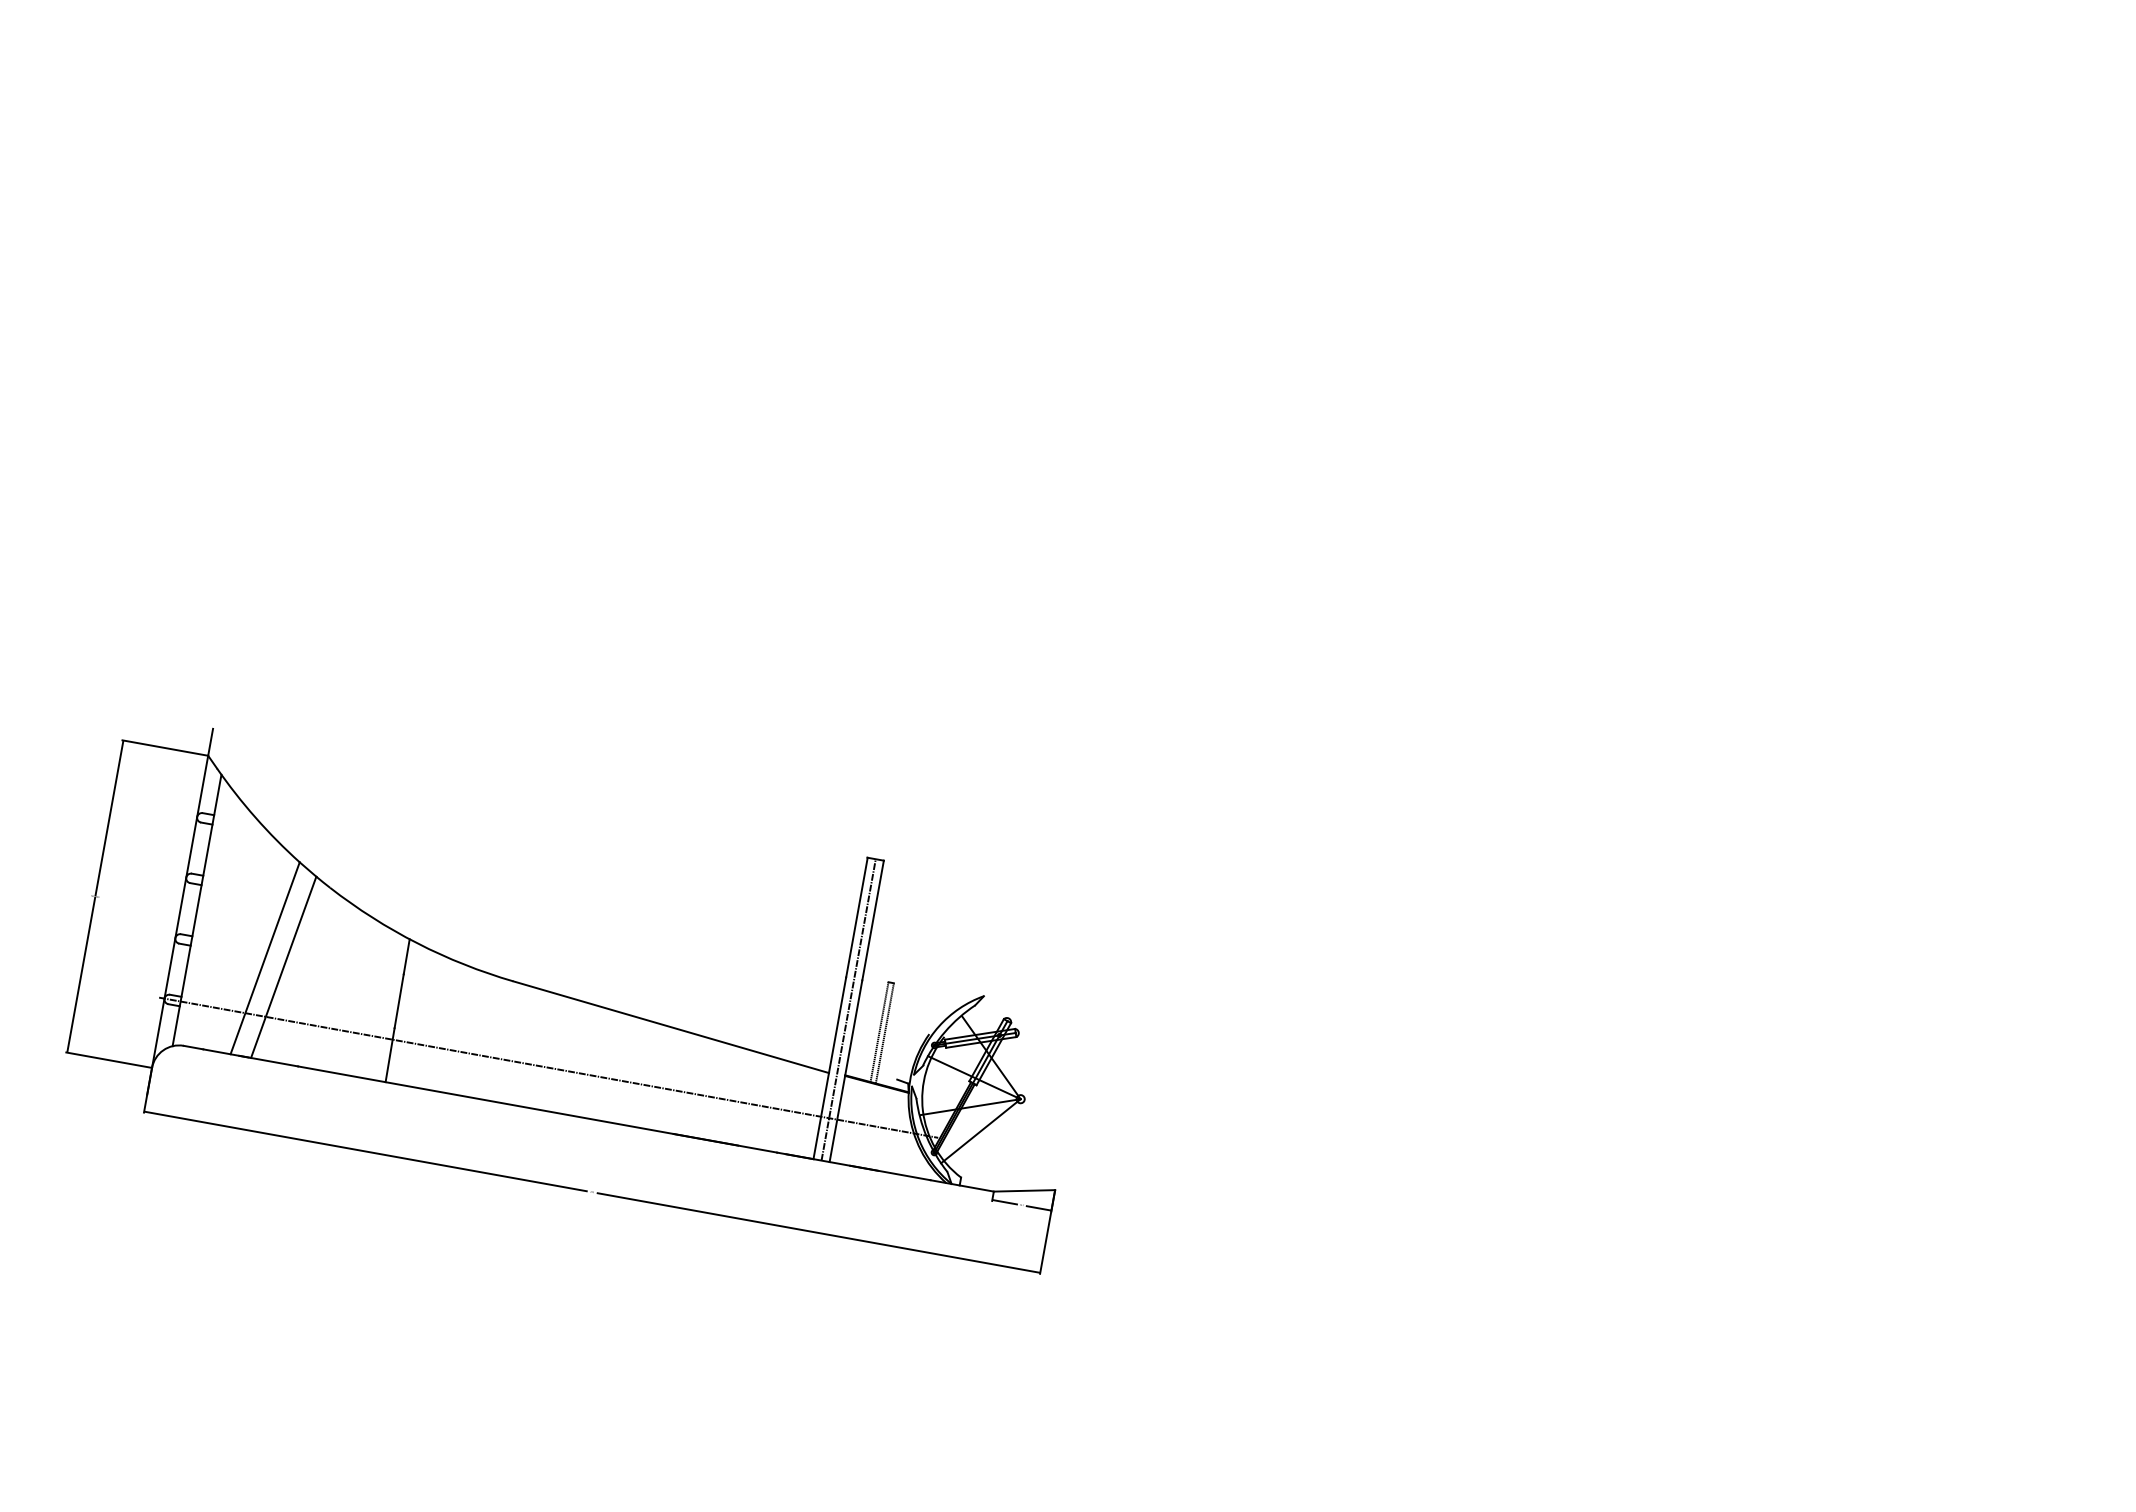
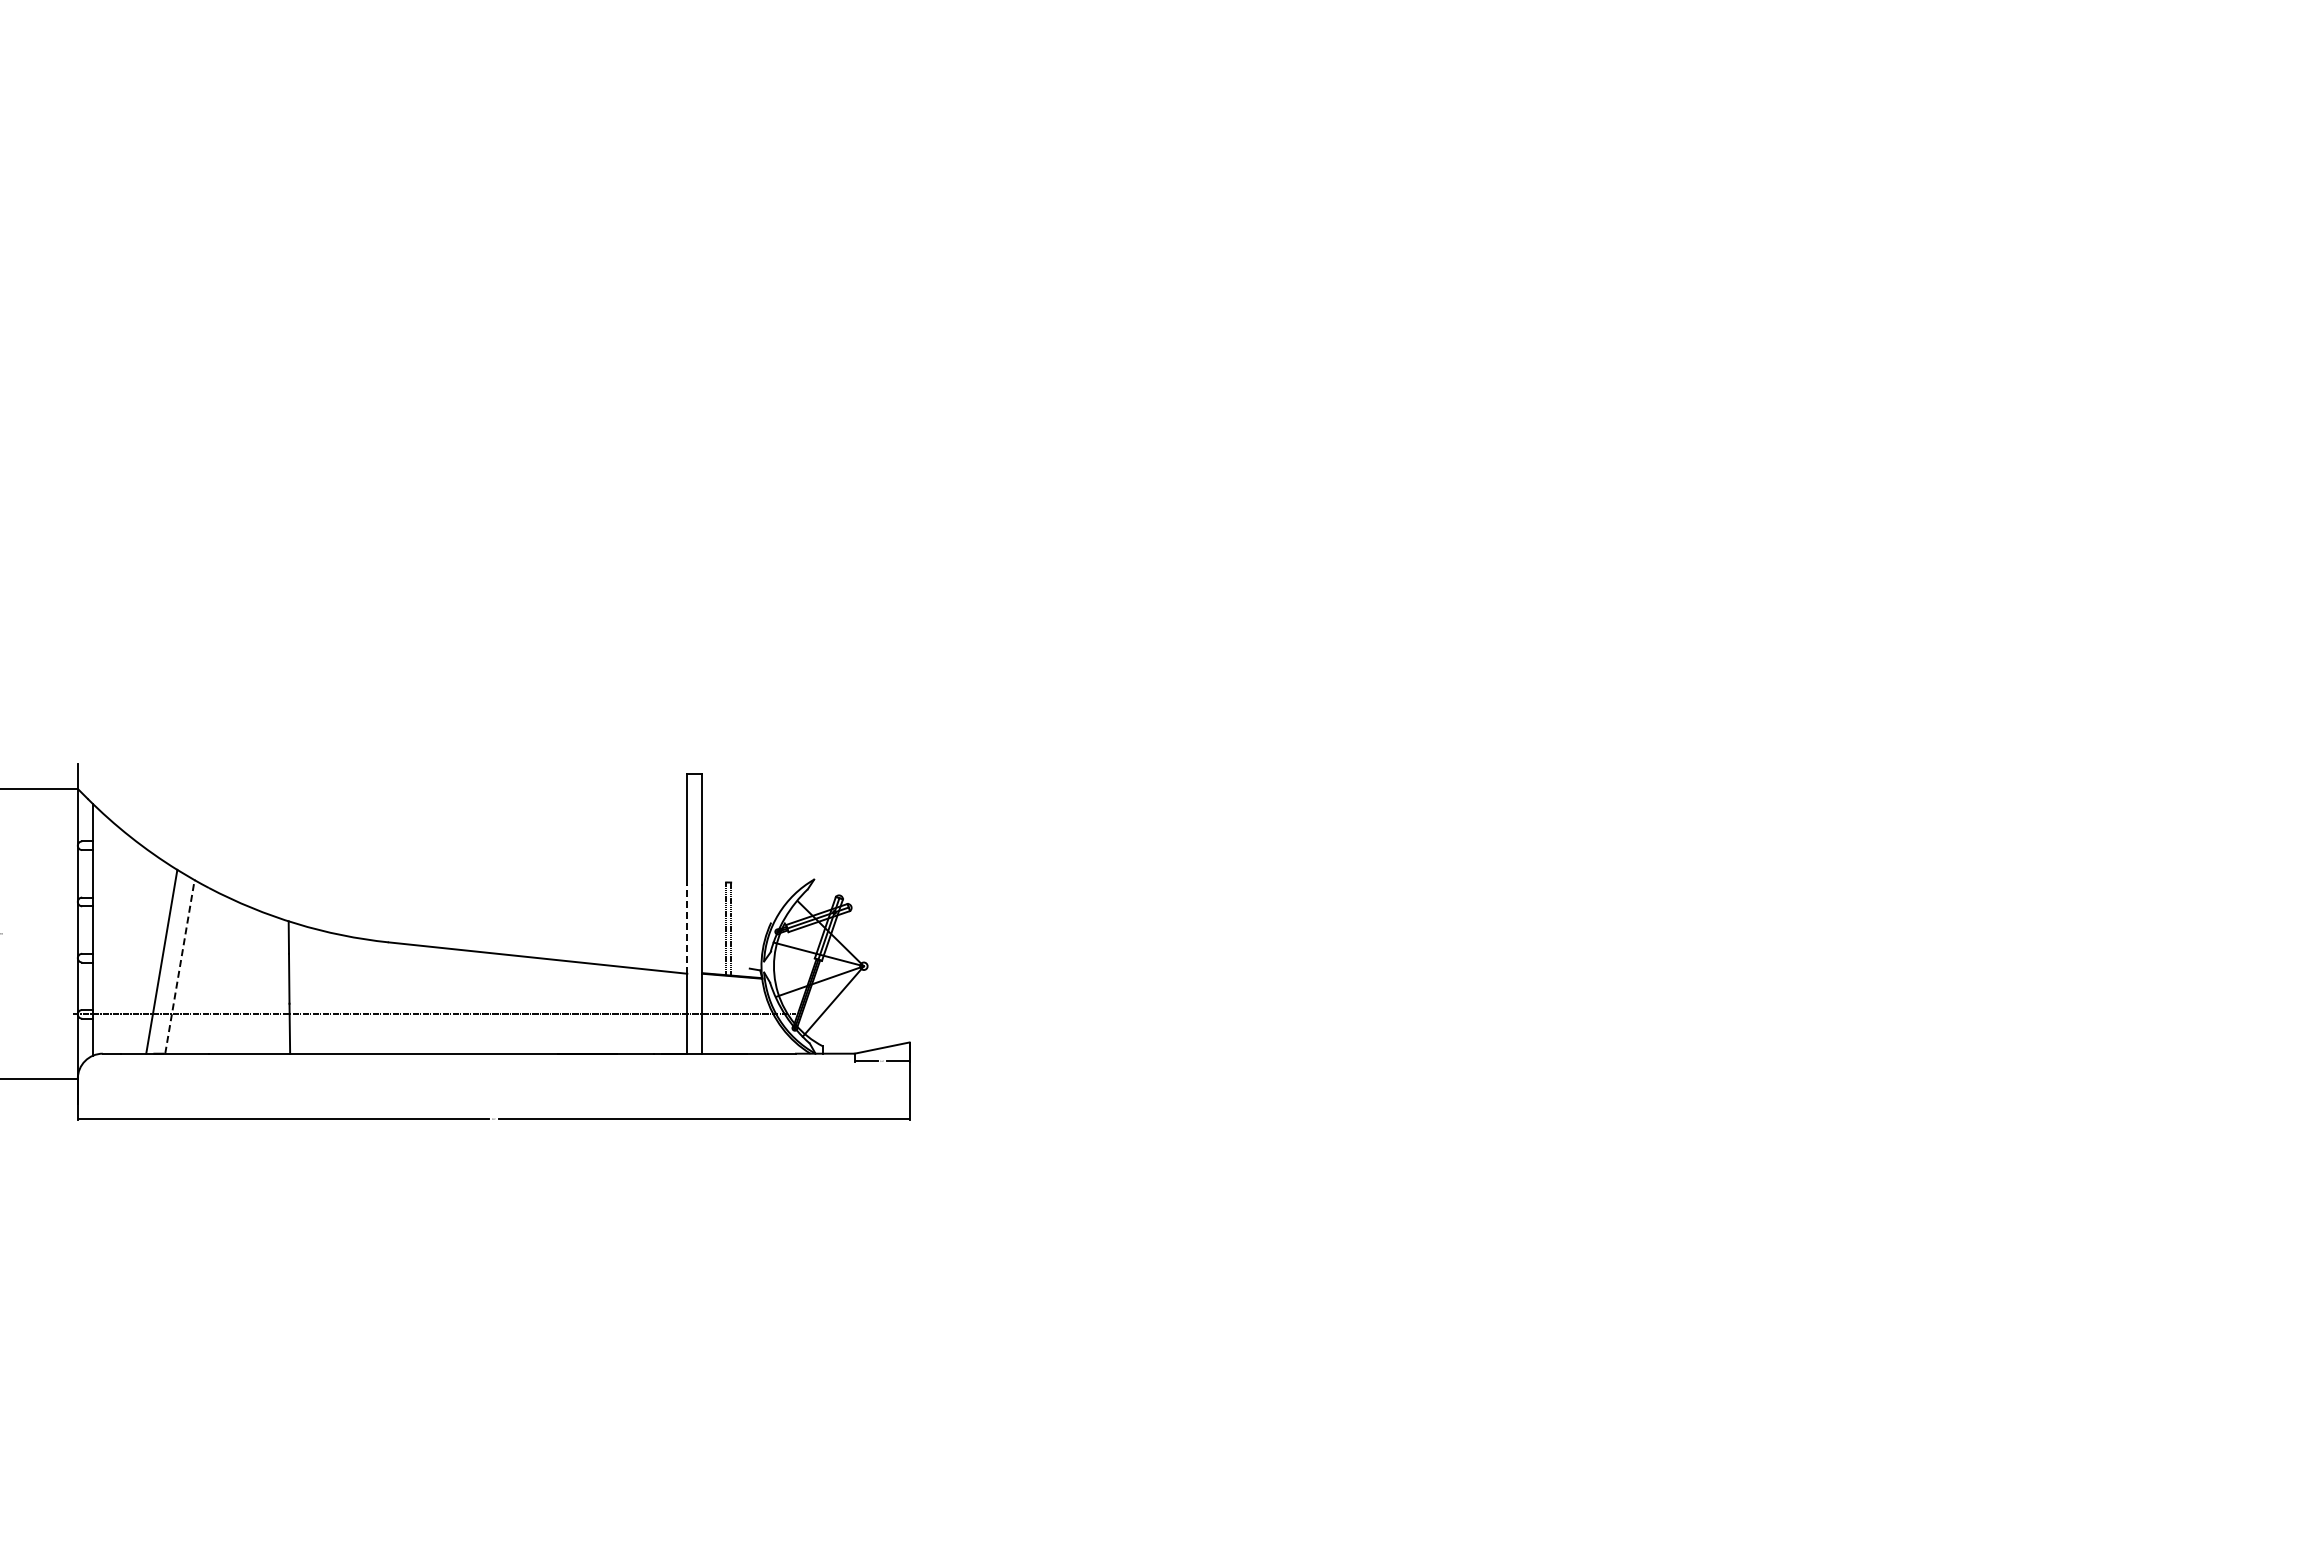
line: (283, 966) -> (179, 966), solid -> dashed
line: (848, 1009) -> (694, 913), removed
line: (837, 1024) -> (687, 928), solid -> dashed

